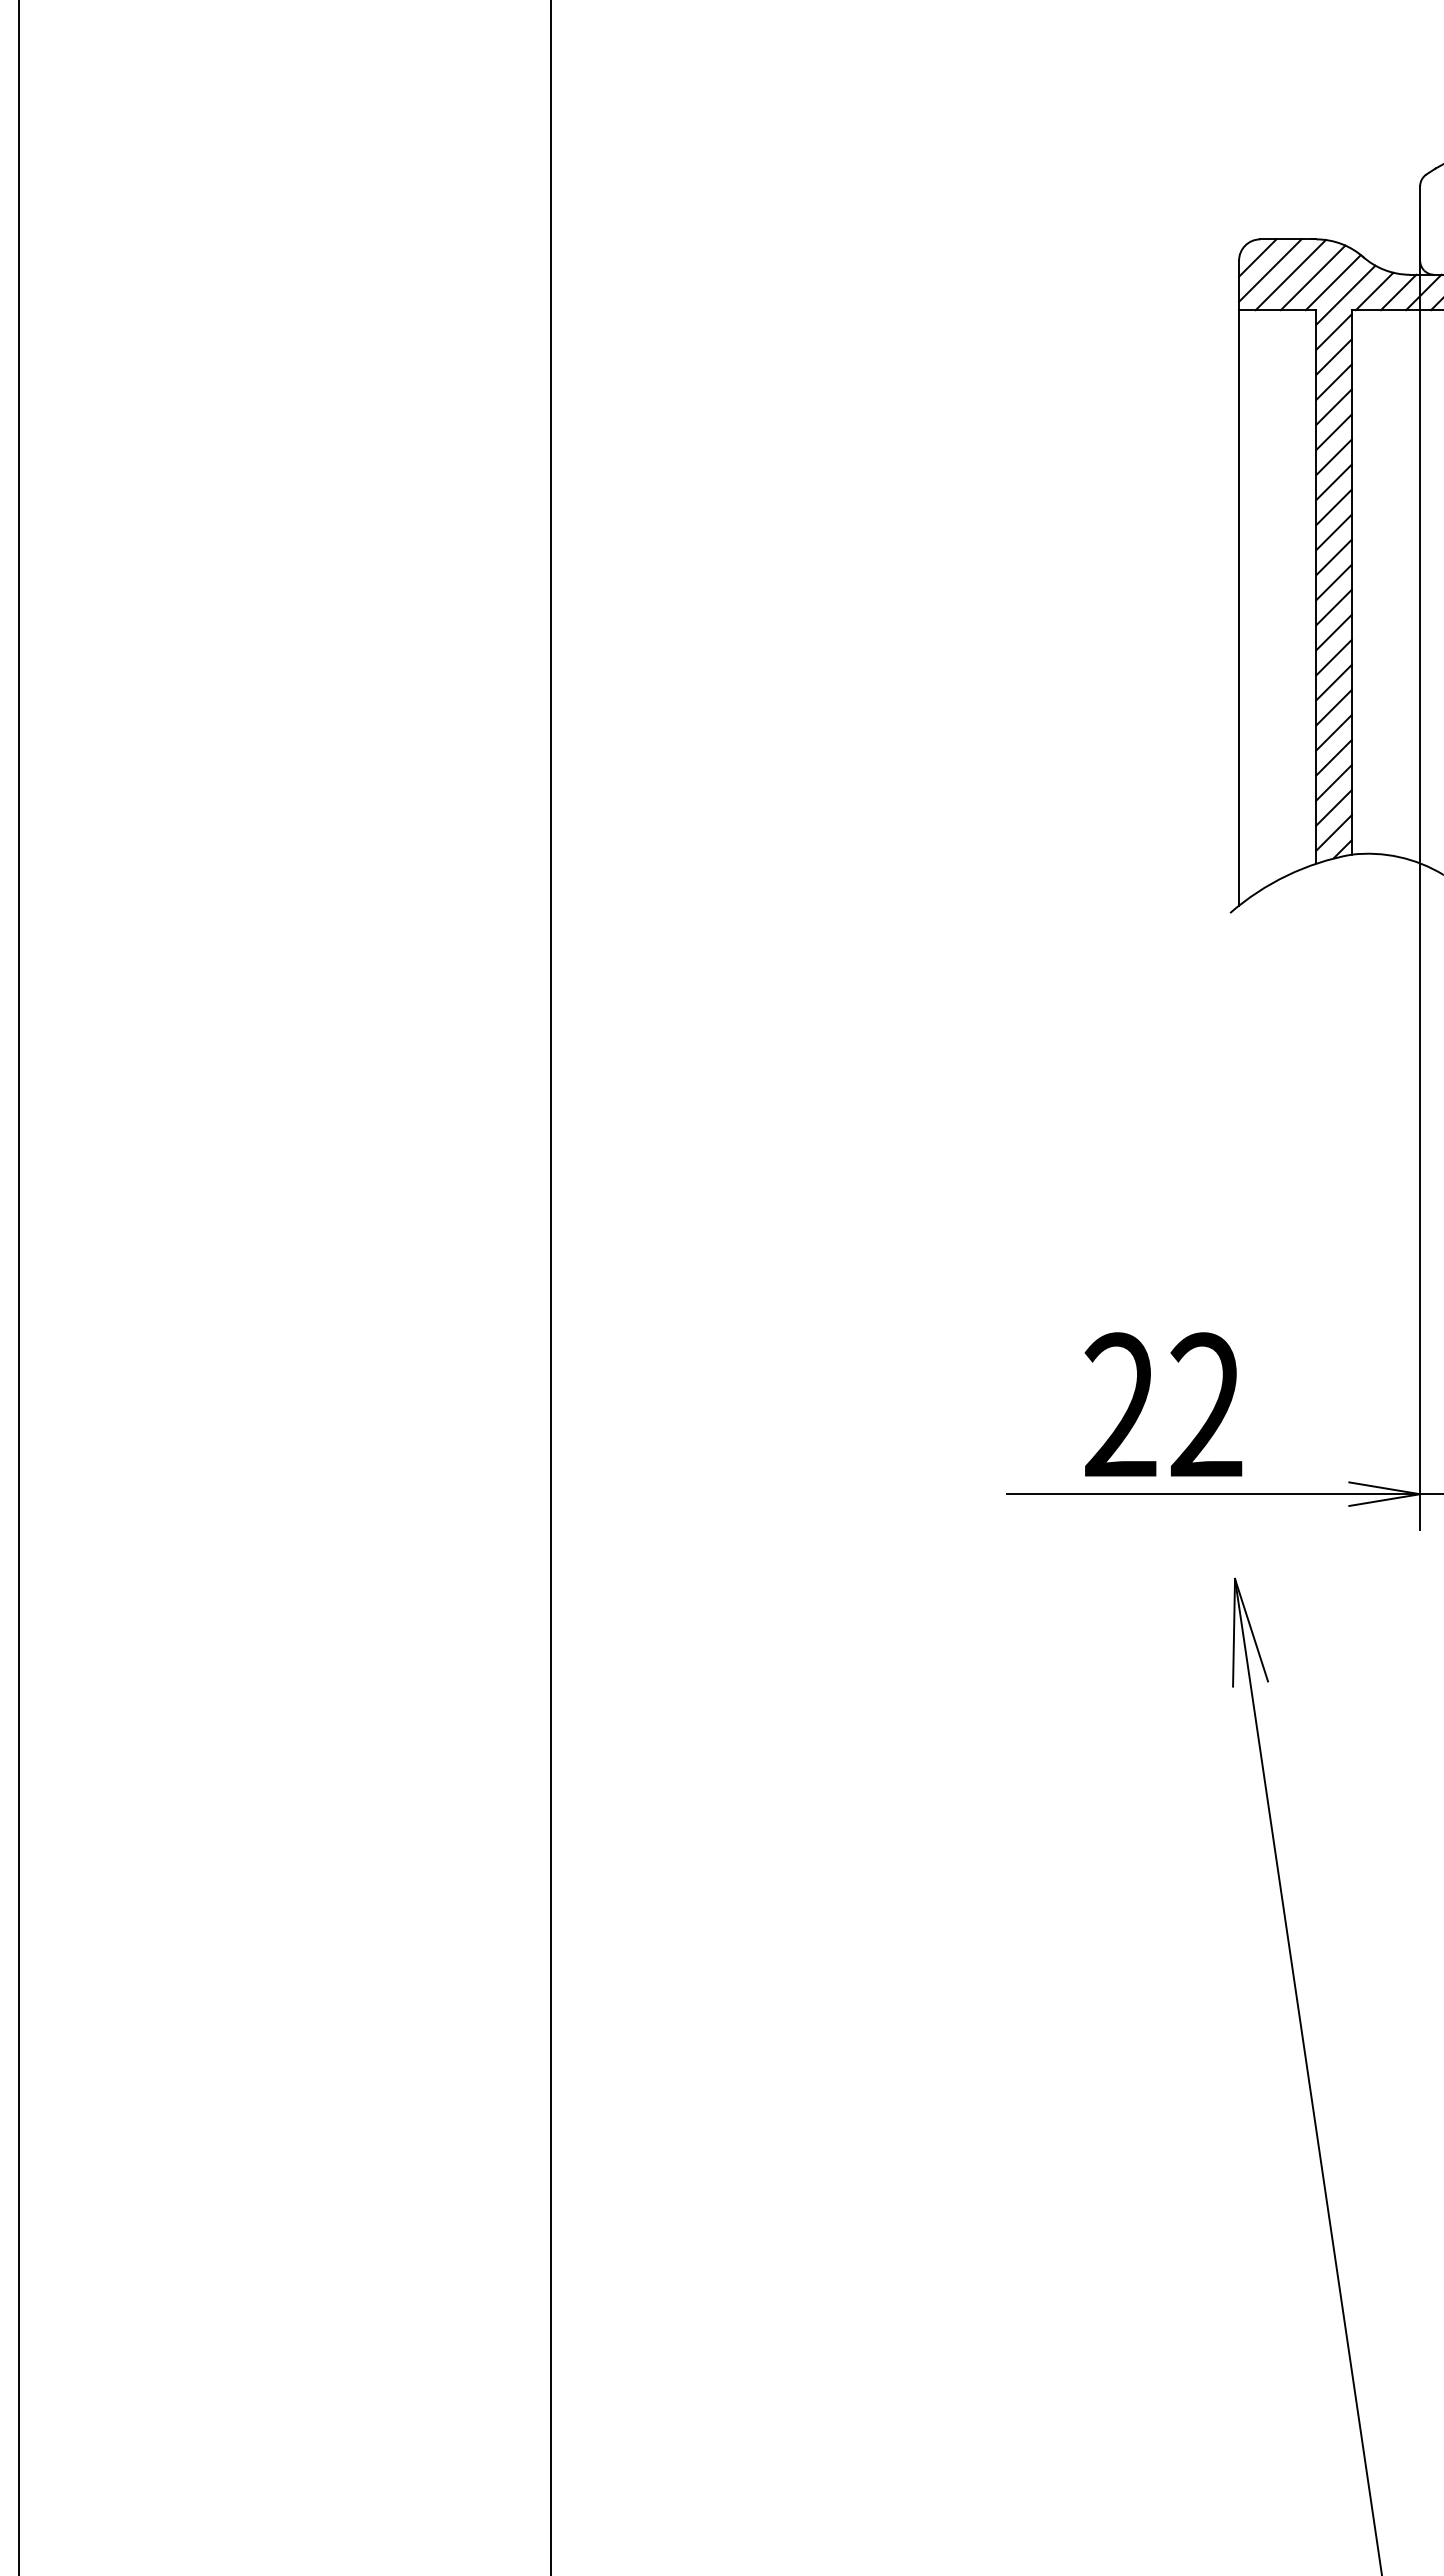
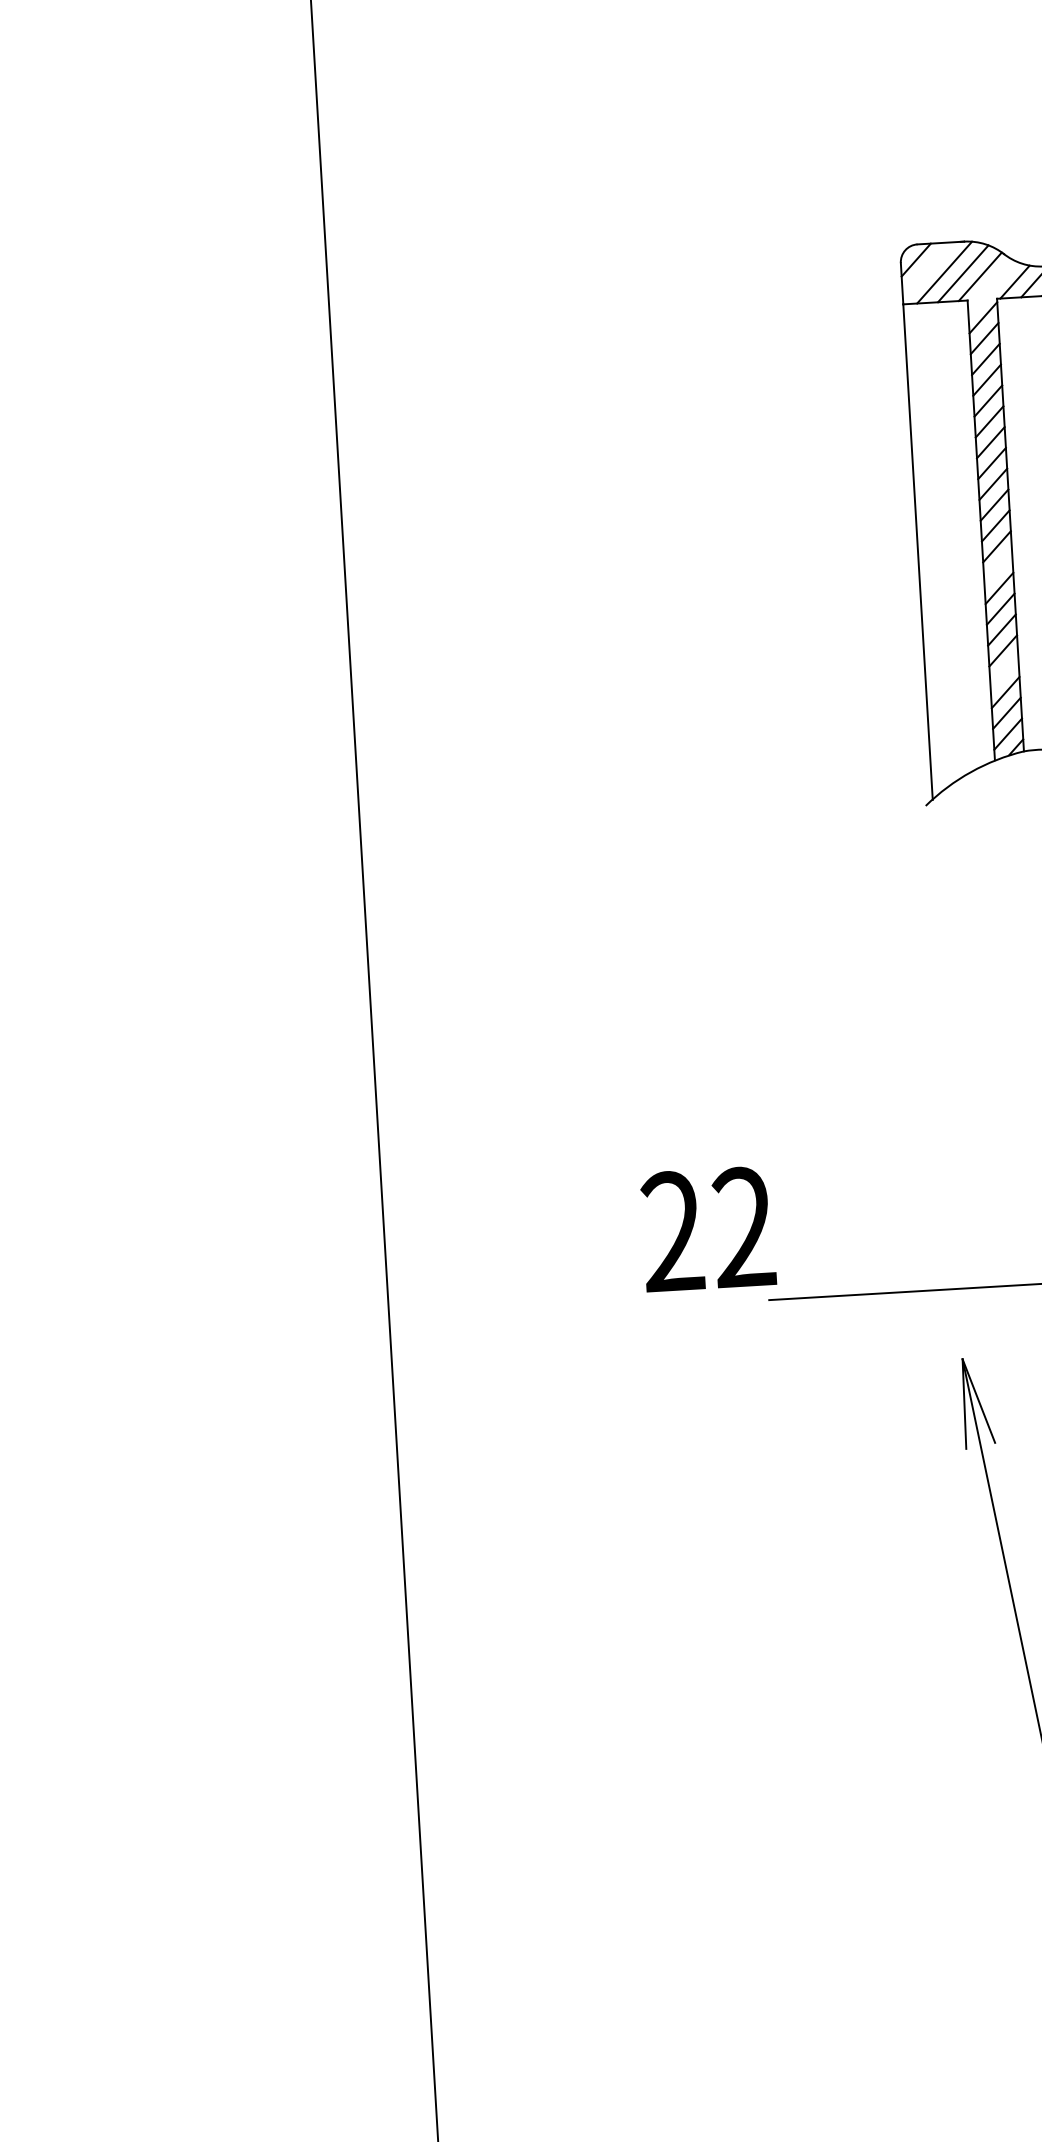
line: (1270, 270) -> (927, 269), removed
line: (1345, 294) -> (991, 286), removed
line: (1333, 632) -> (997, 567), removed
line: (1333, 757) -> (1003, 671), removed
text: (1163, 1404) -> (708, 1228), moved

